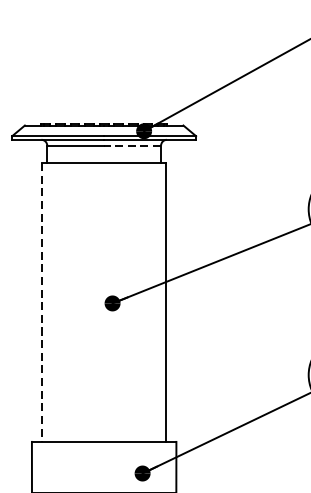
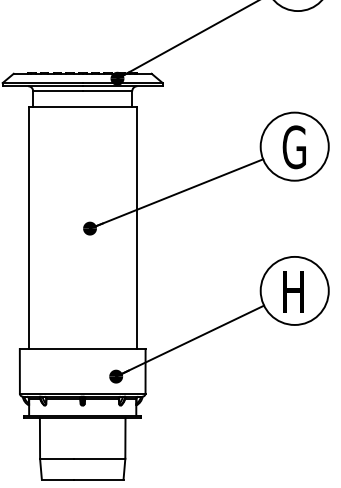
line: (132, 145) -> (107, 91), dashed -> solid
line: (41, 303) -> (28, 228), dashed -> solid

